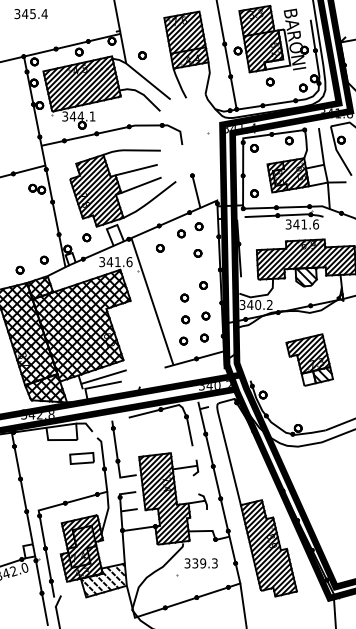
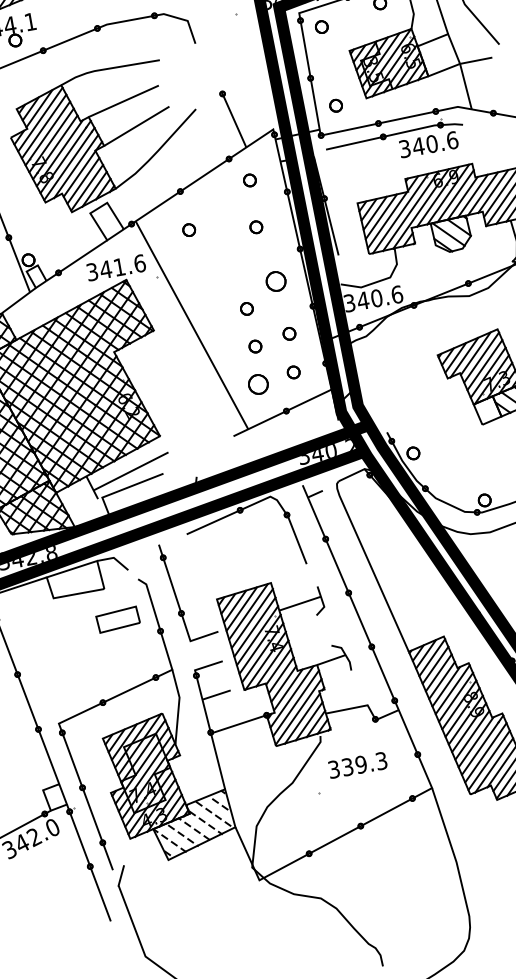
text: (304, 224) -> (432, 144), 341.6 -> 340.6
part: (181, 233) -> (221, 197), removed
part: (86, 237) -> (57, 234), removed
part: (203, 285) -> (275, 281), size x1.6
text: (269, 304) -> (396, 293), 340.2 -> 340.6
part: (183, 340) -> (258, 383), size x1.6

